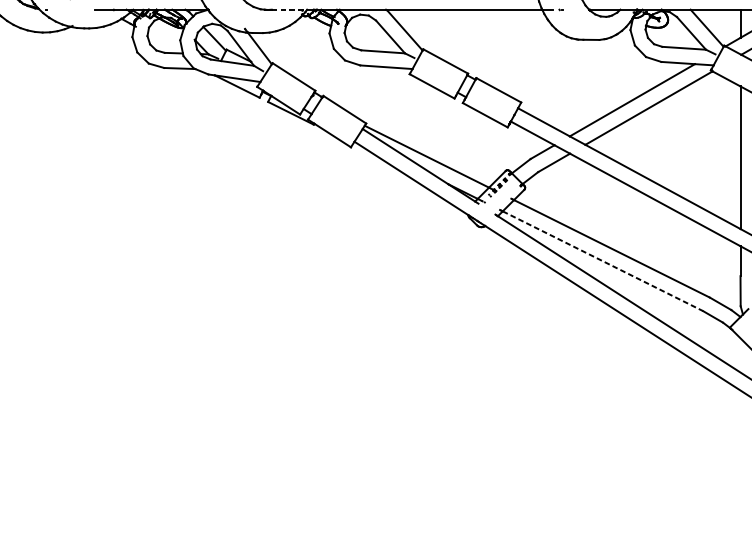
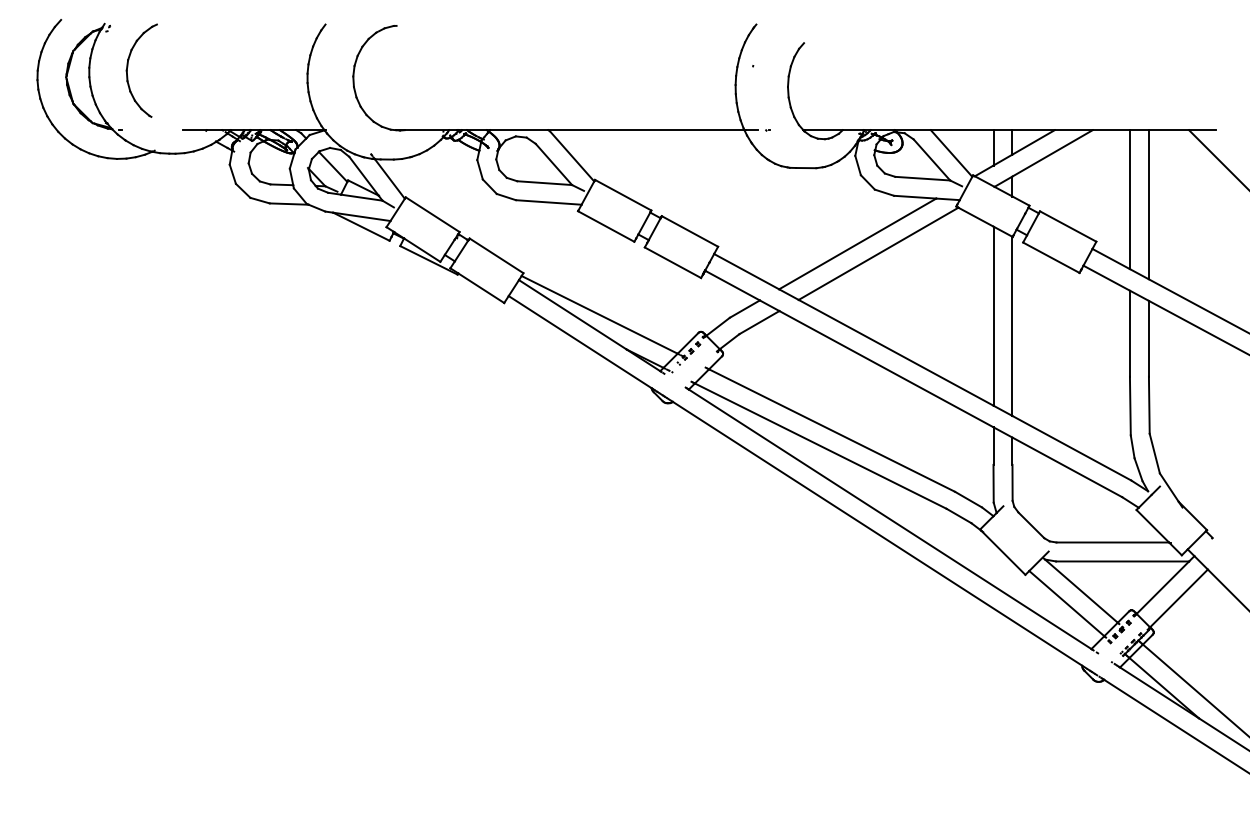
line: (289, 9) -> (427, 130), dashed -> solid
line: (602, 261) -> (820, 446), dashed -> solid

